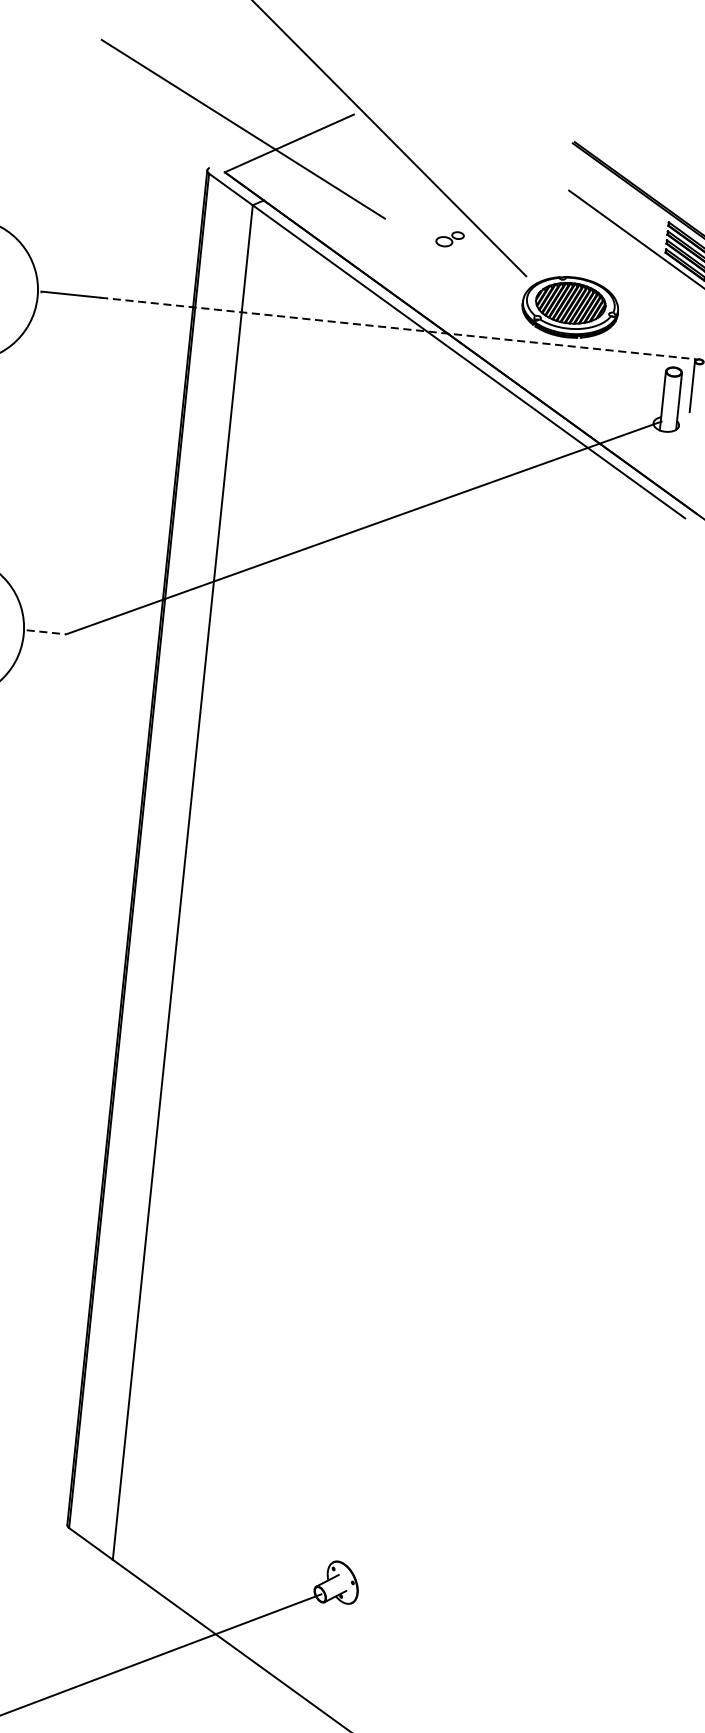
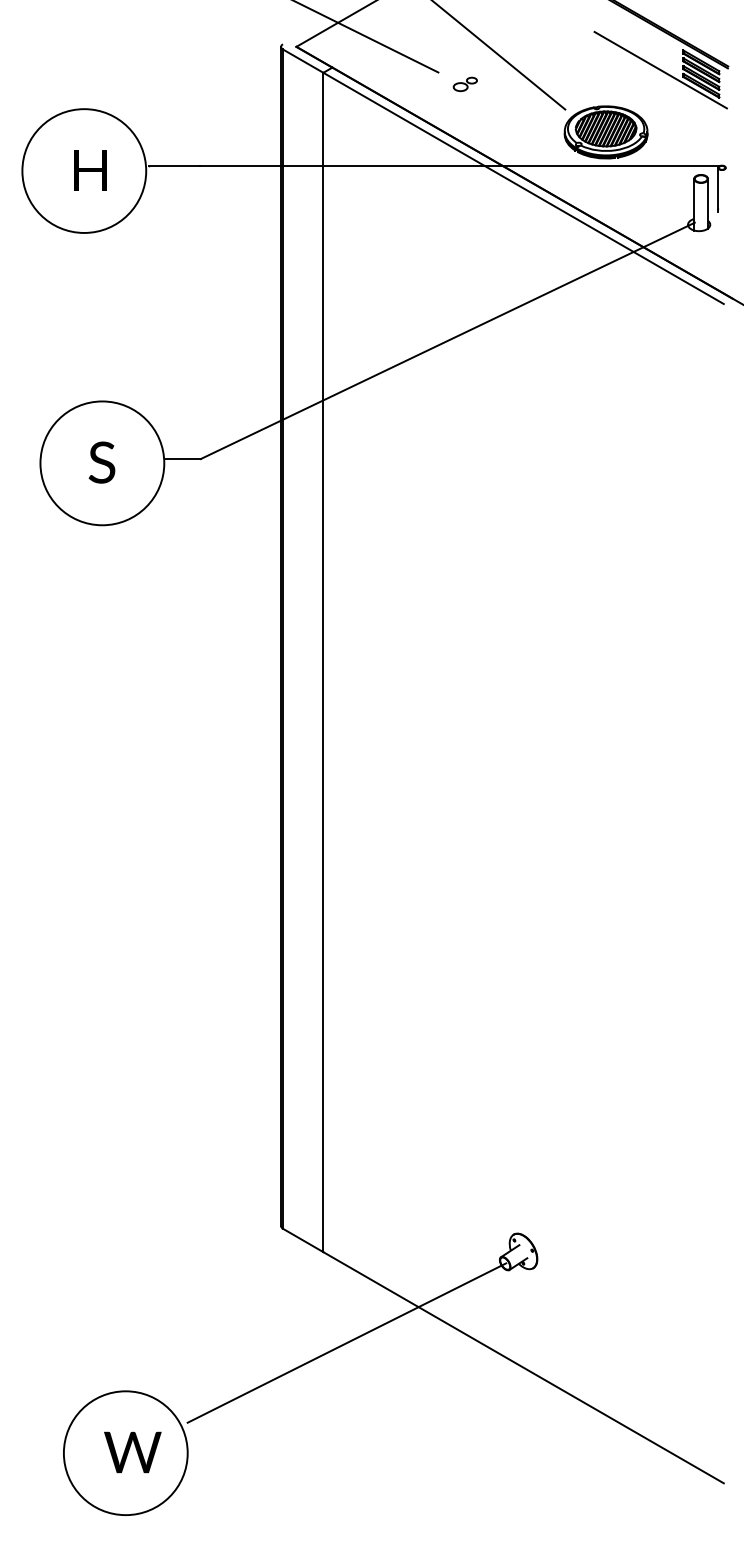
part: (449, 239) -> (464, 84), moved
line: (398, 327) -> (459, 165), dashed -> solid
line: (47, 632) -> (184, 459), dashed -> solid

